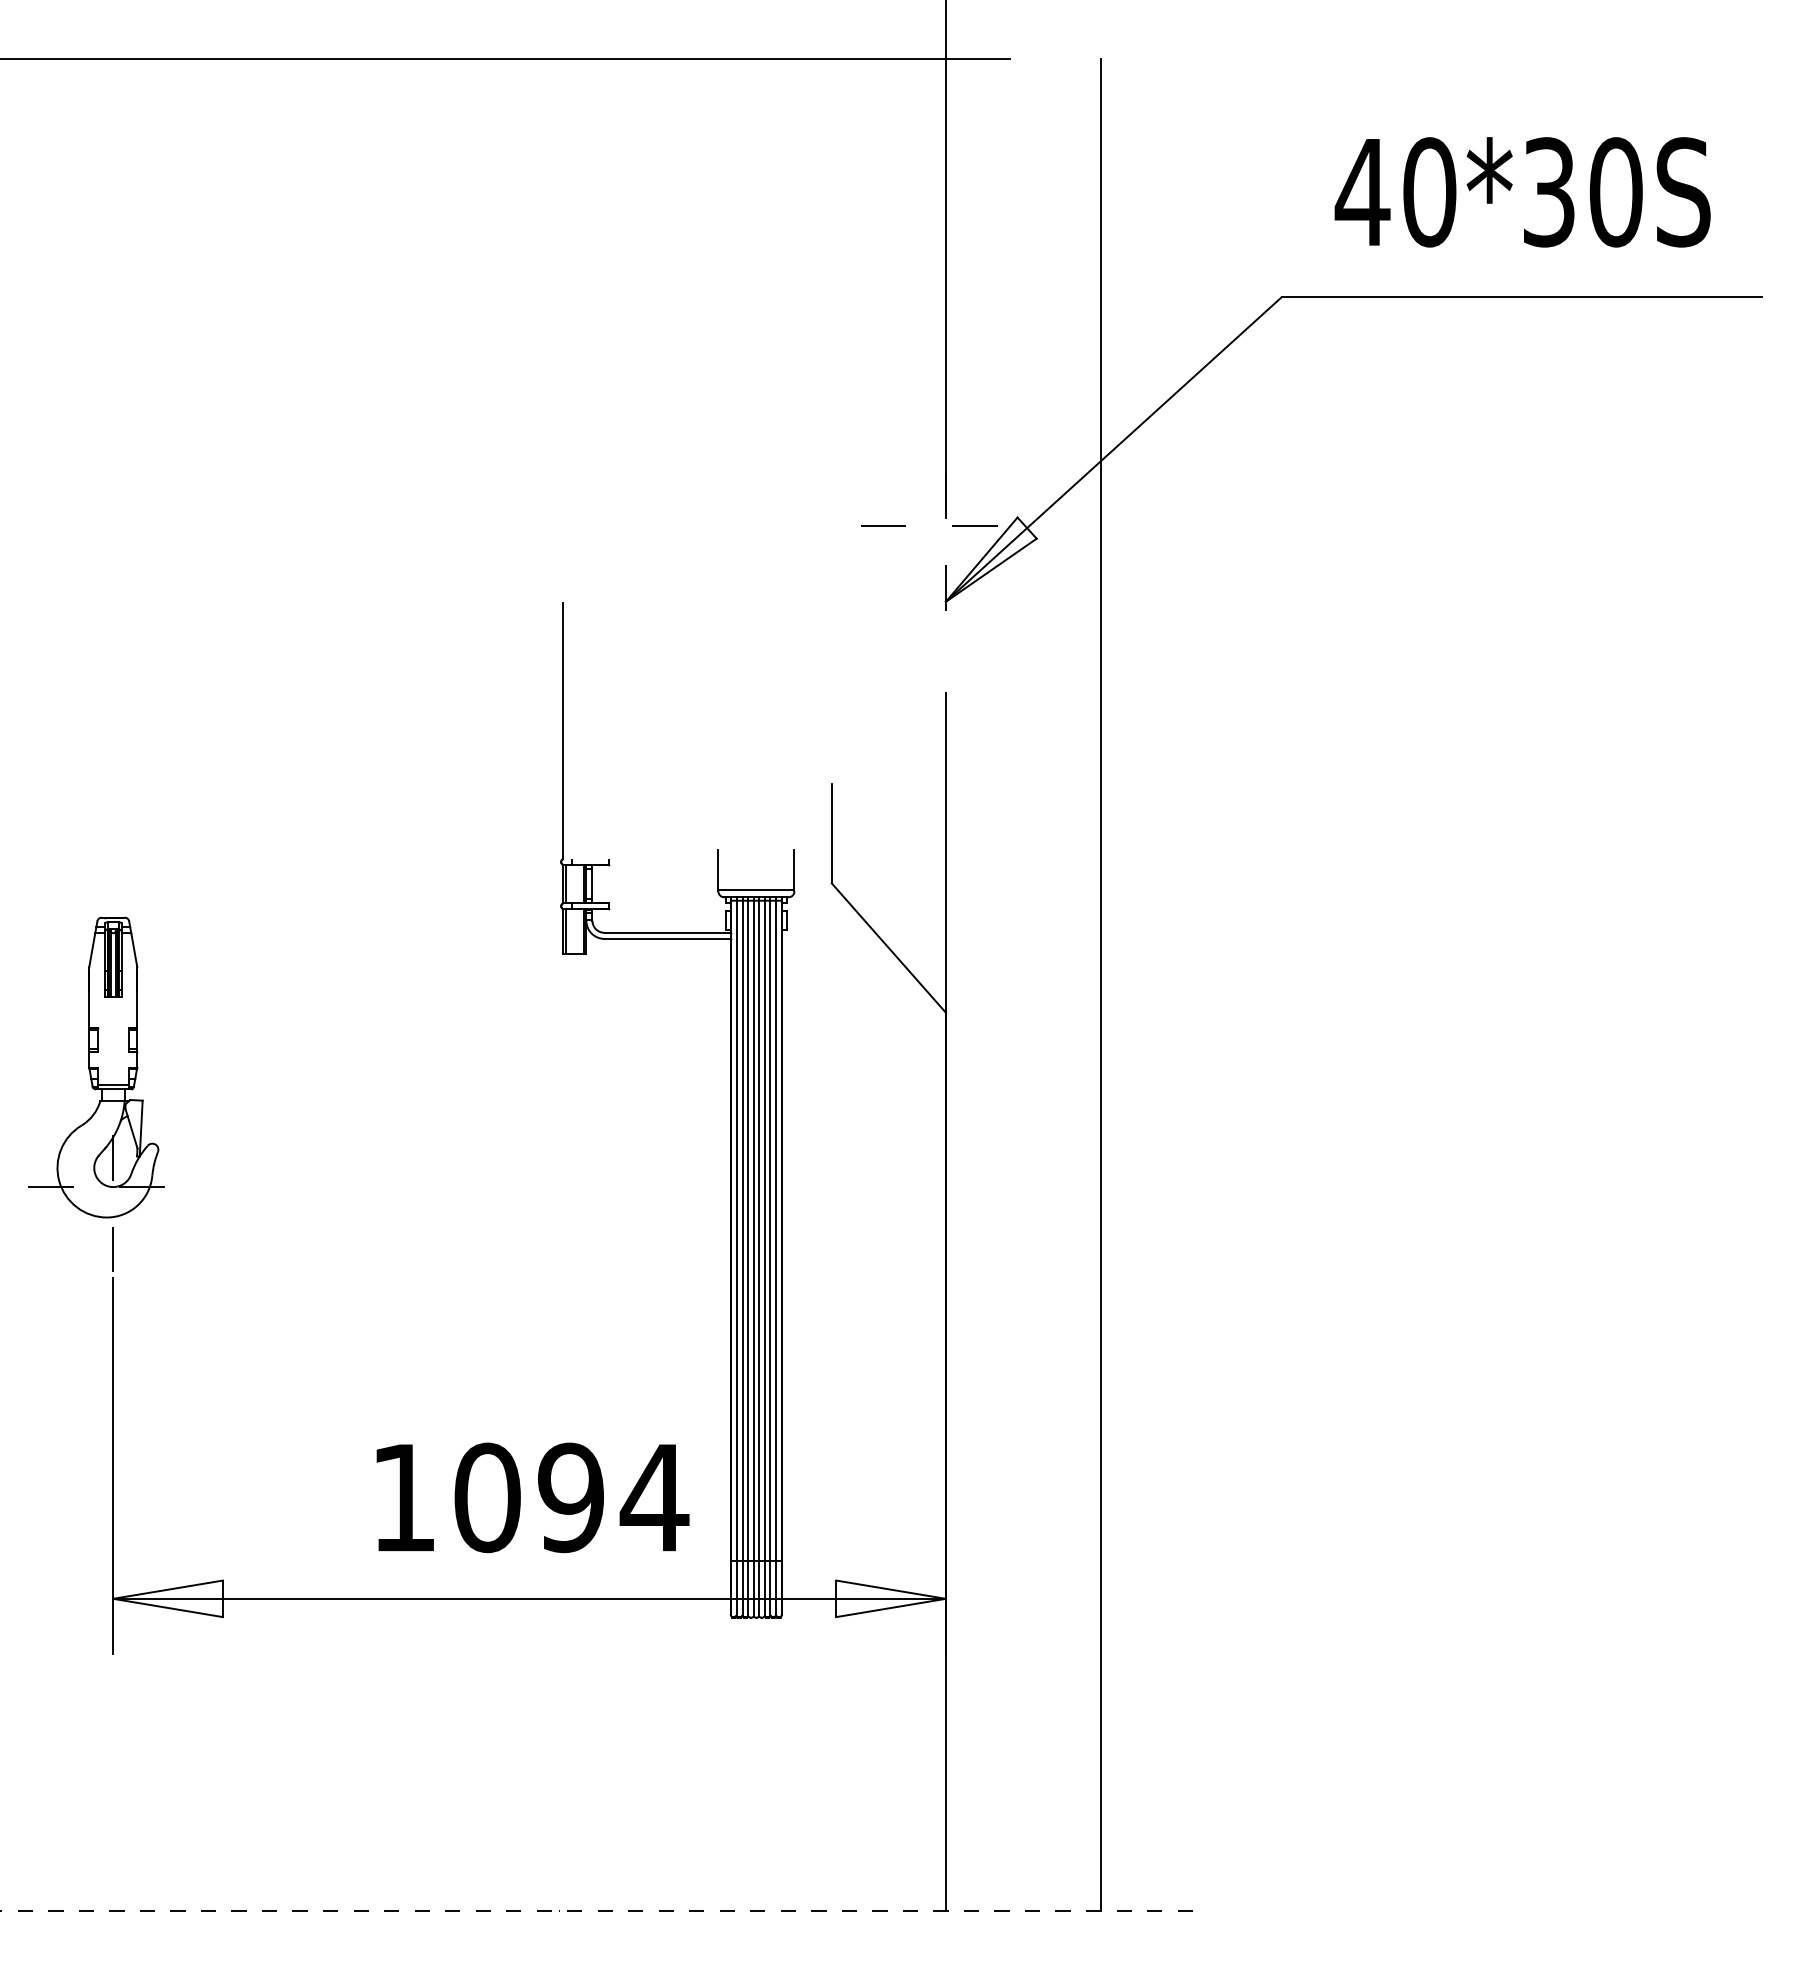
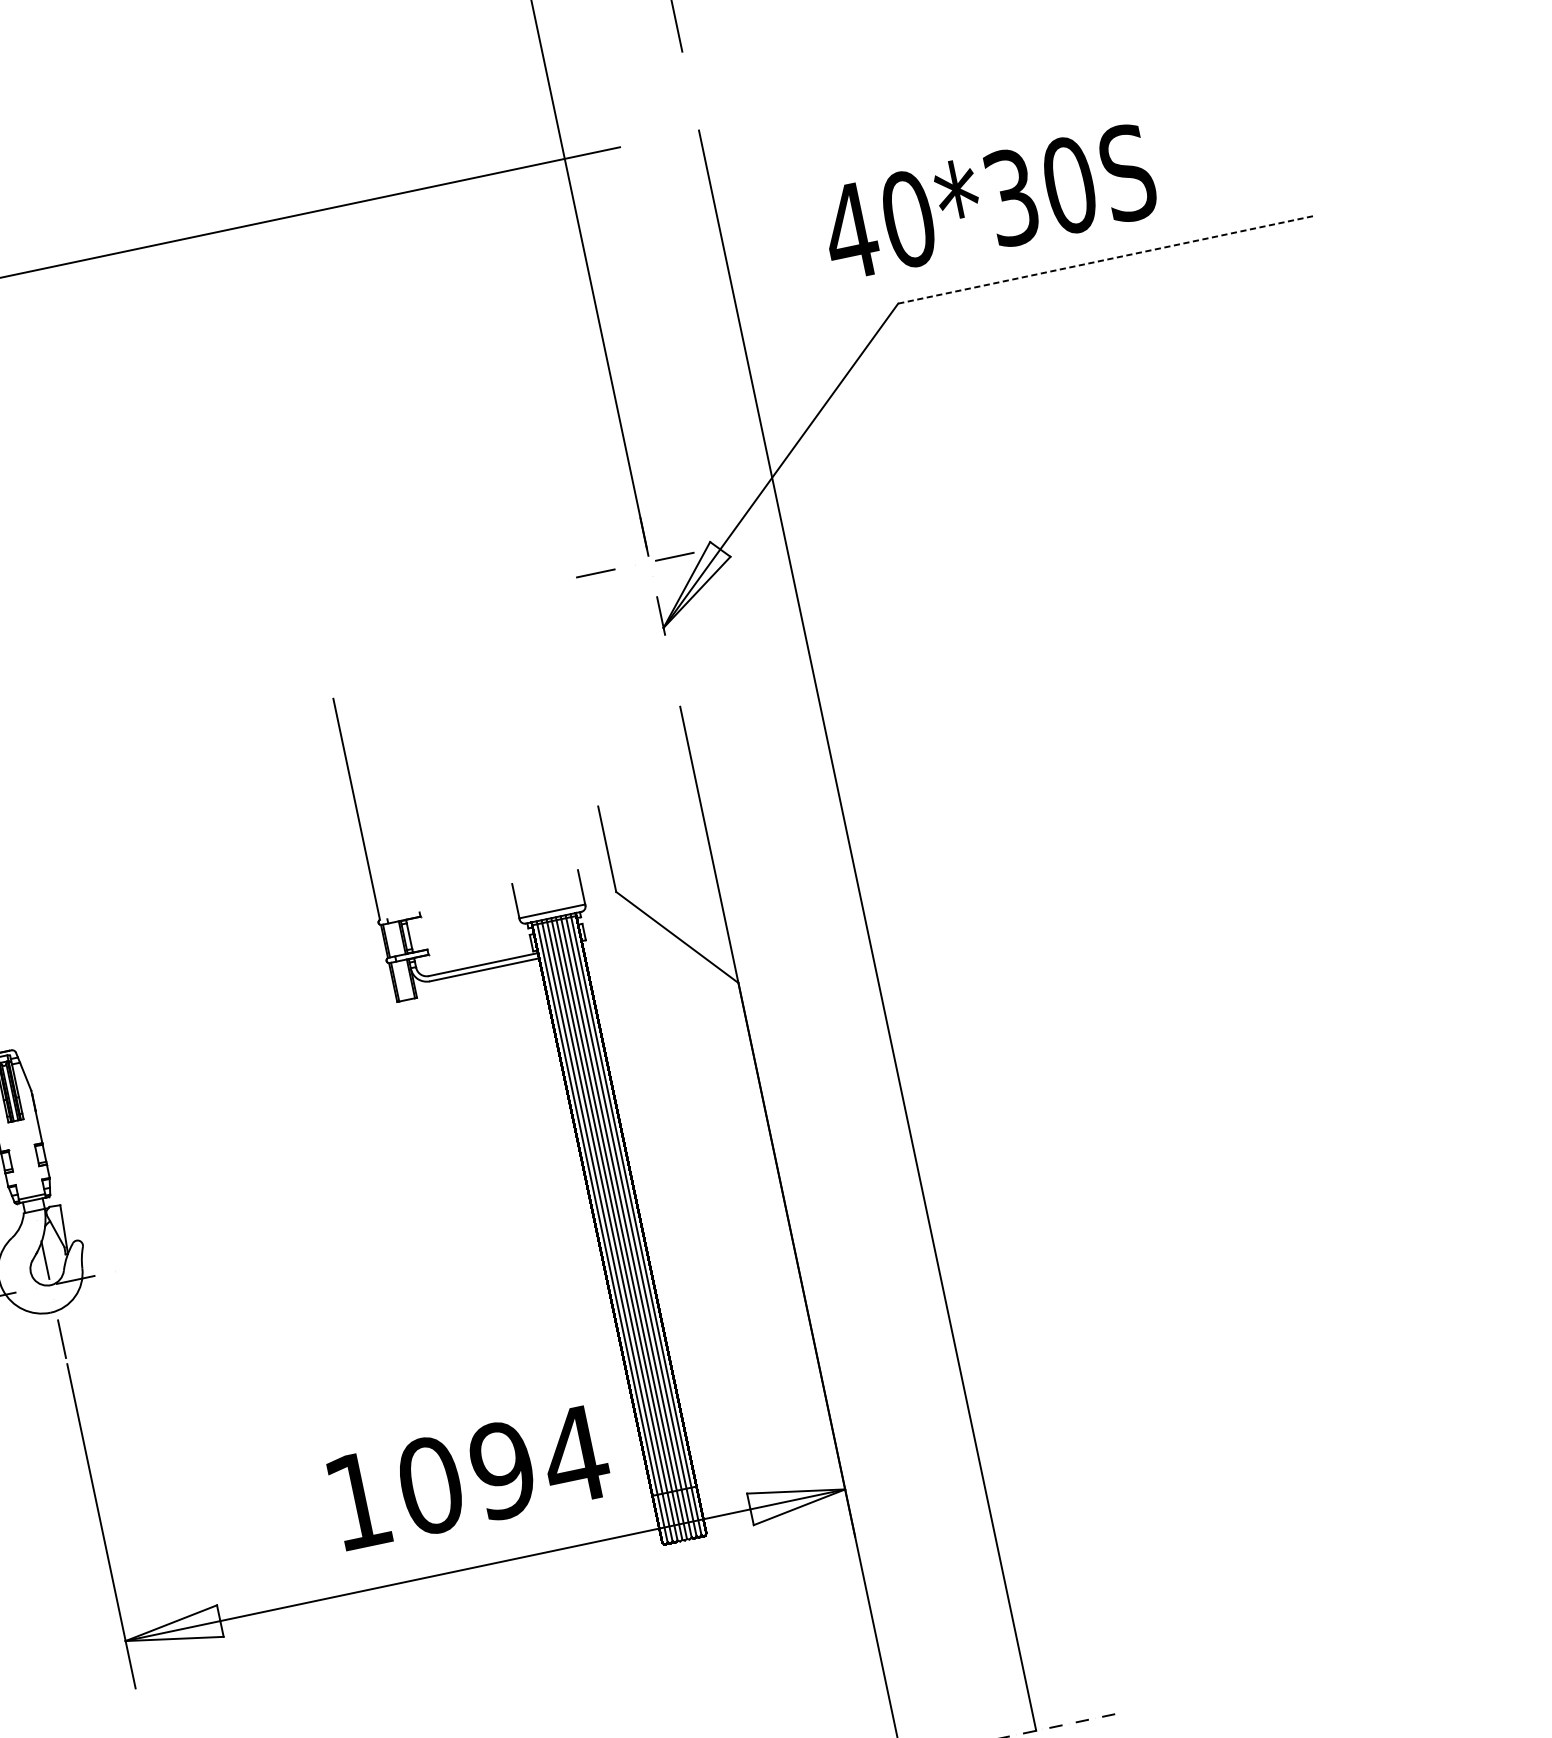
text: (1522, 192) -> (988, 202), moved
line: (1522, 297) -> (1106, 259), solid -> dashed

